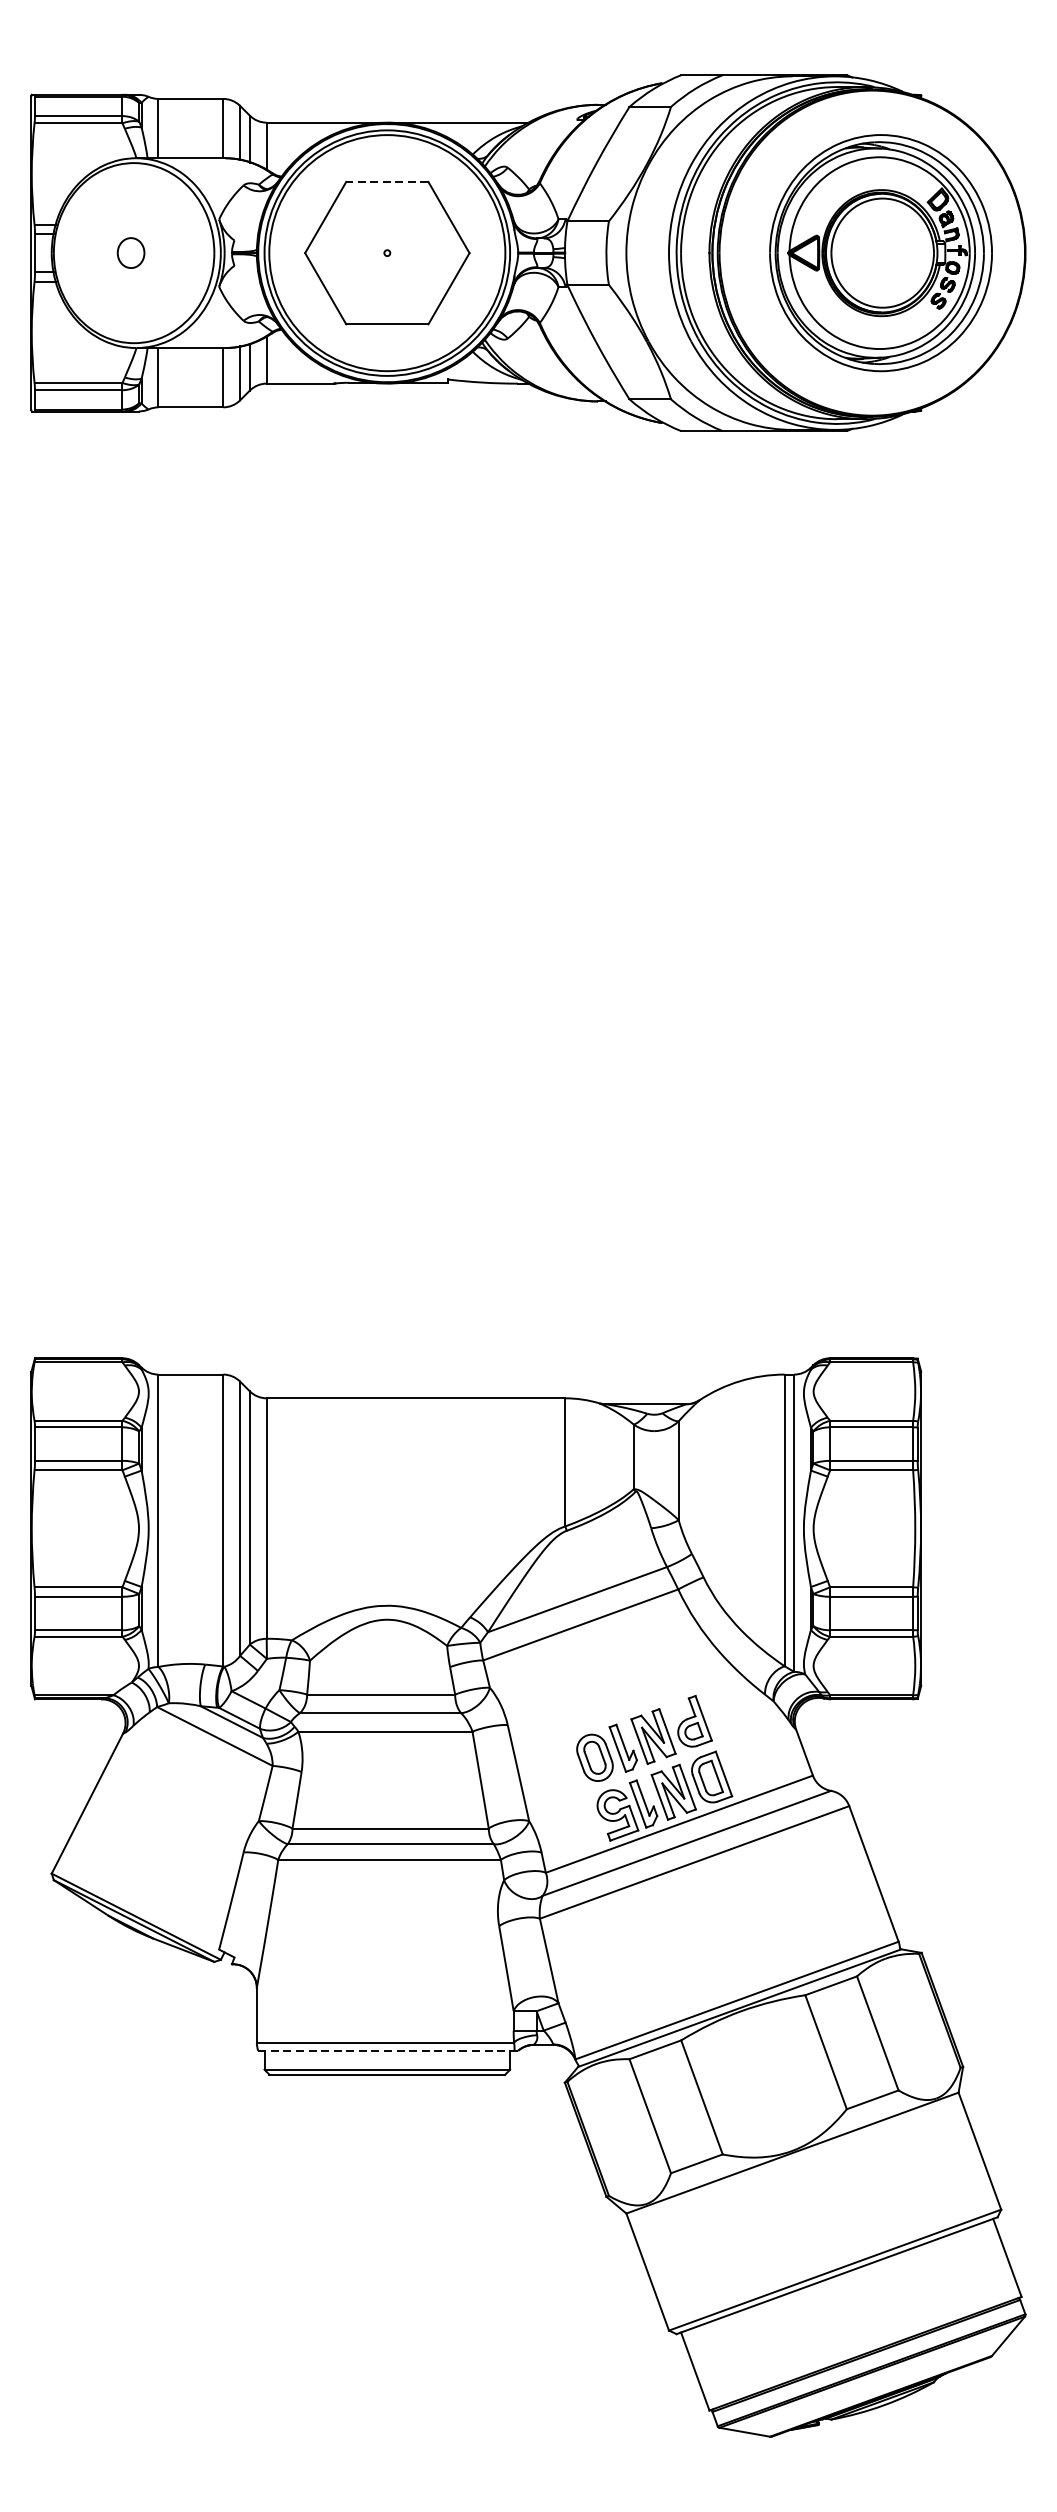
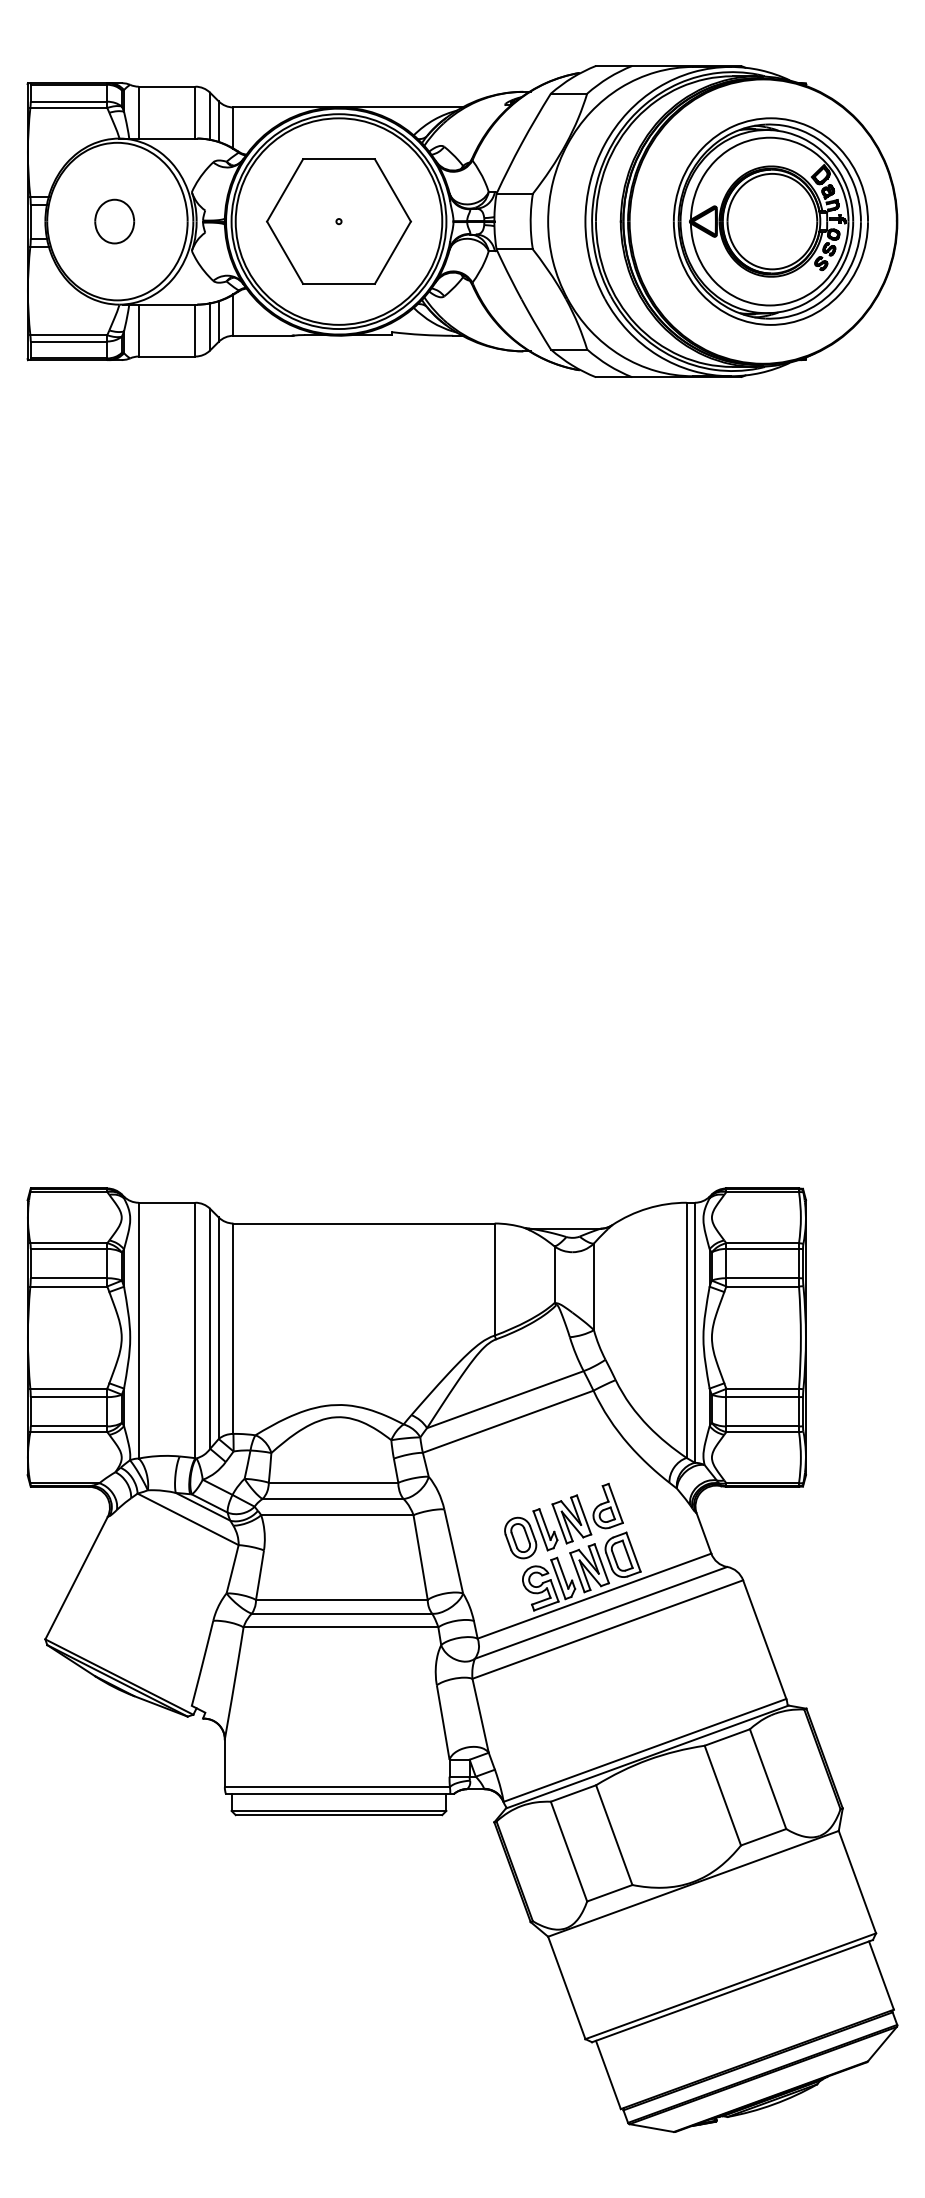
line: (387, 182) -> (339, 159), dashed -> solid
part: (130, 253) -> (114, 221), size x1.67
line: (387, 2050) -> (339, 1794), dashed -> solid

